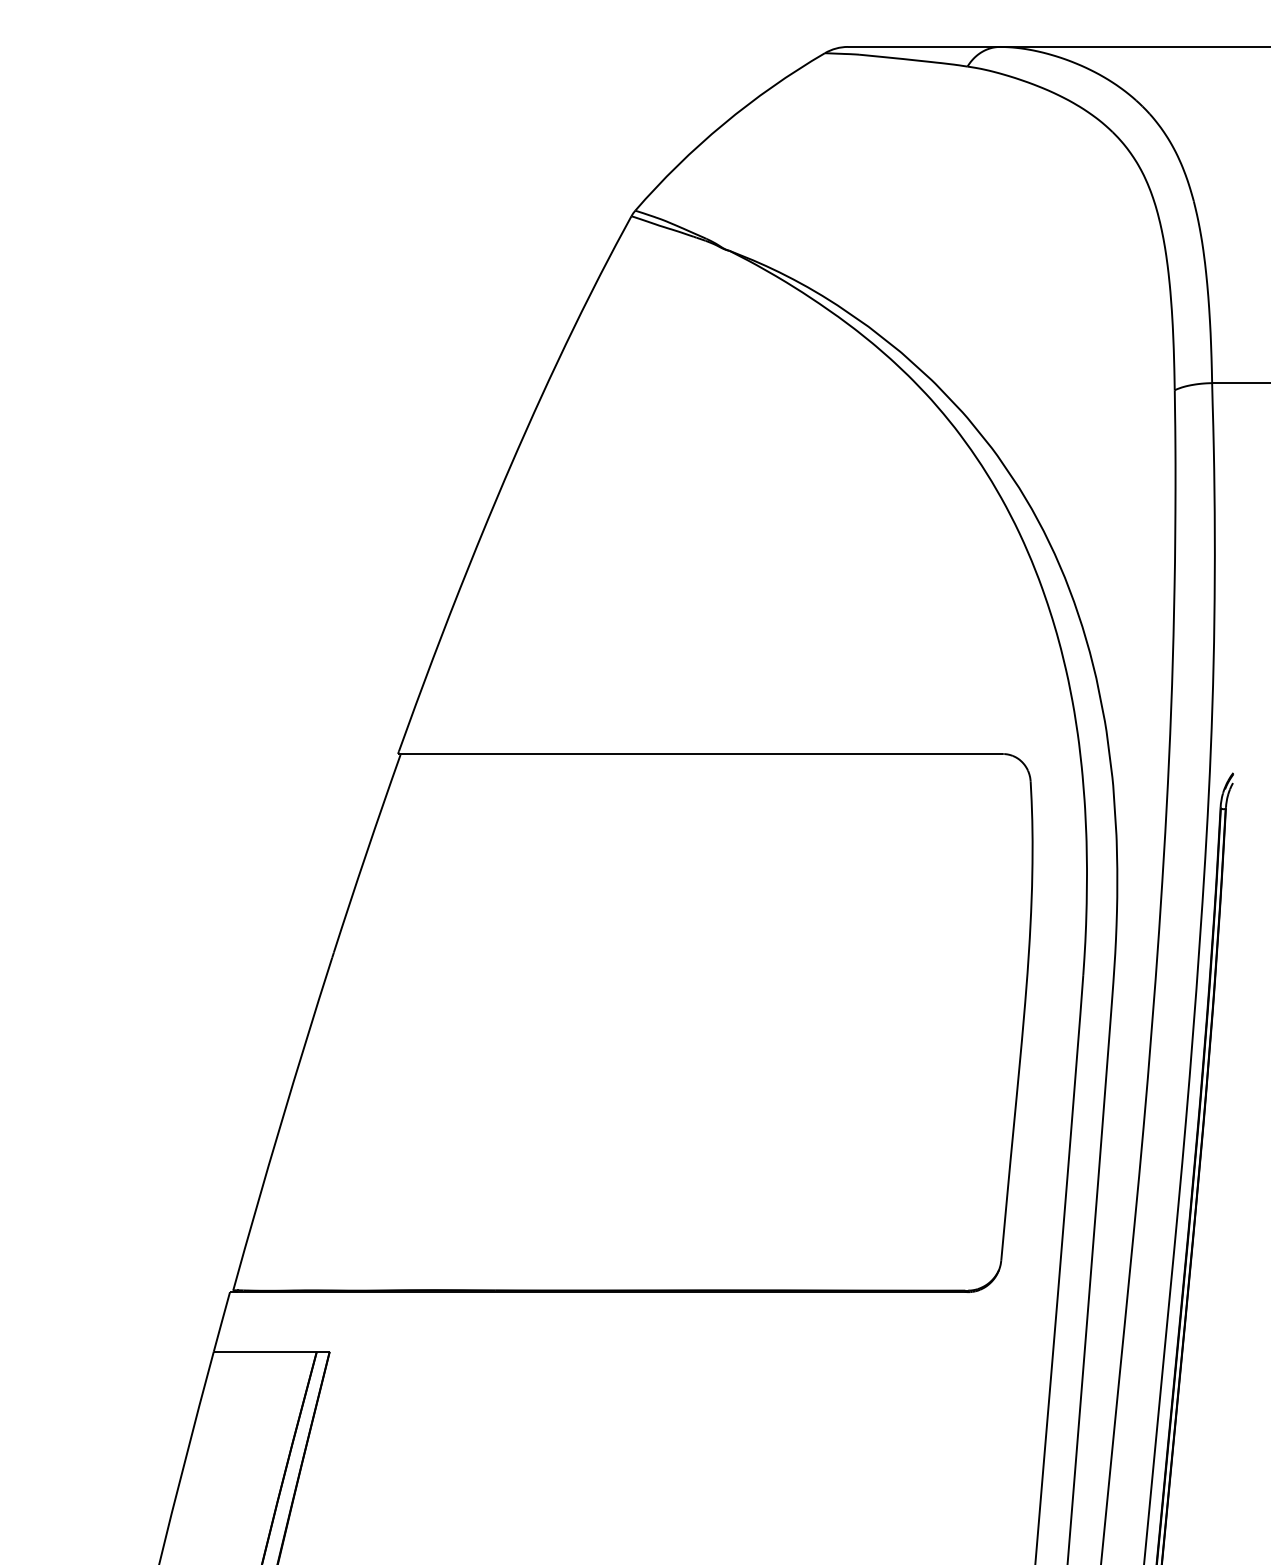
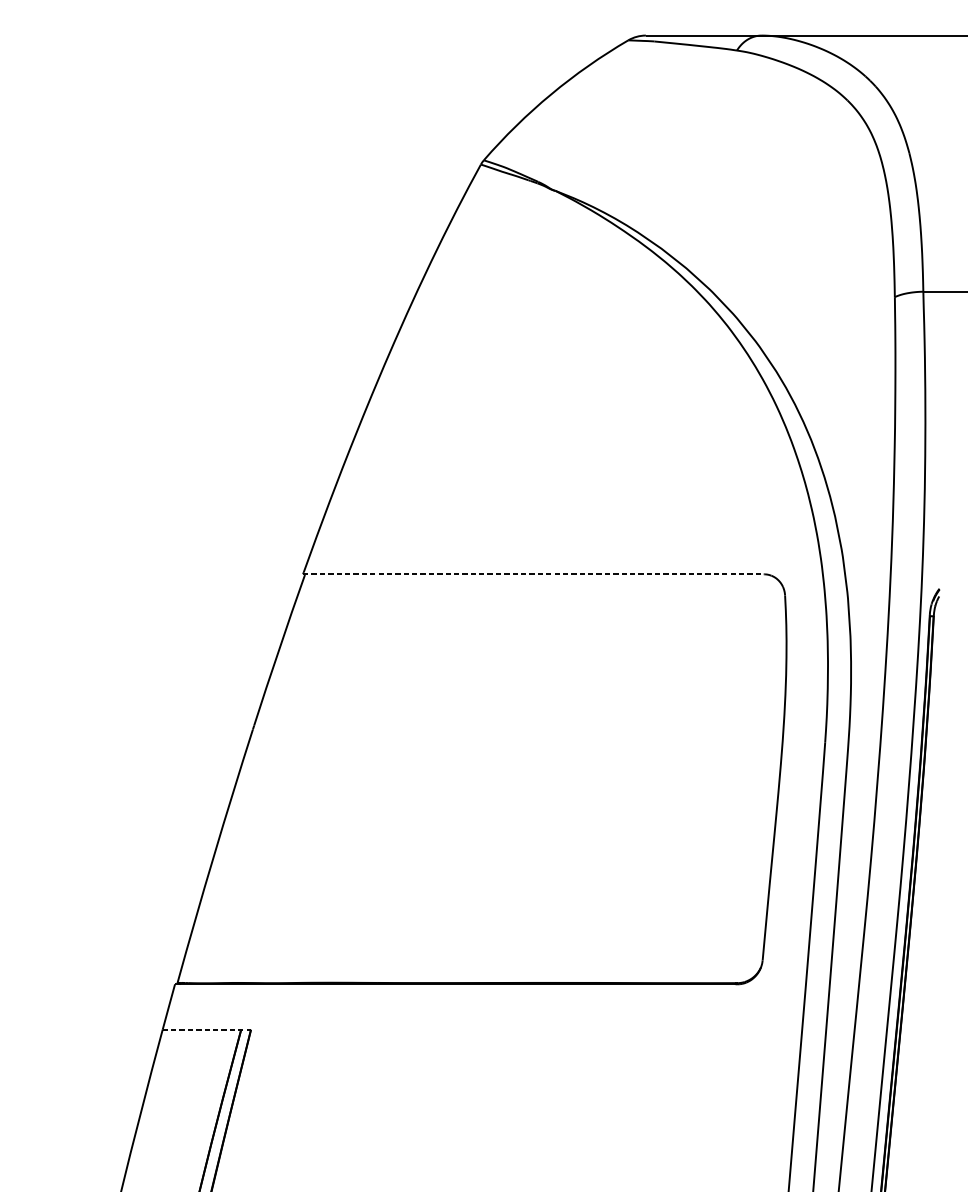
line: (700, 754) -> (533, 574), solid -> dashed
line: (271, 1351) -> (206, 1029), solid -> dashed

